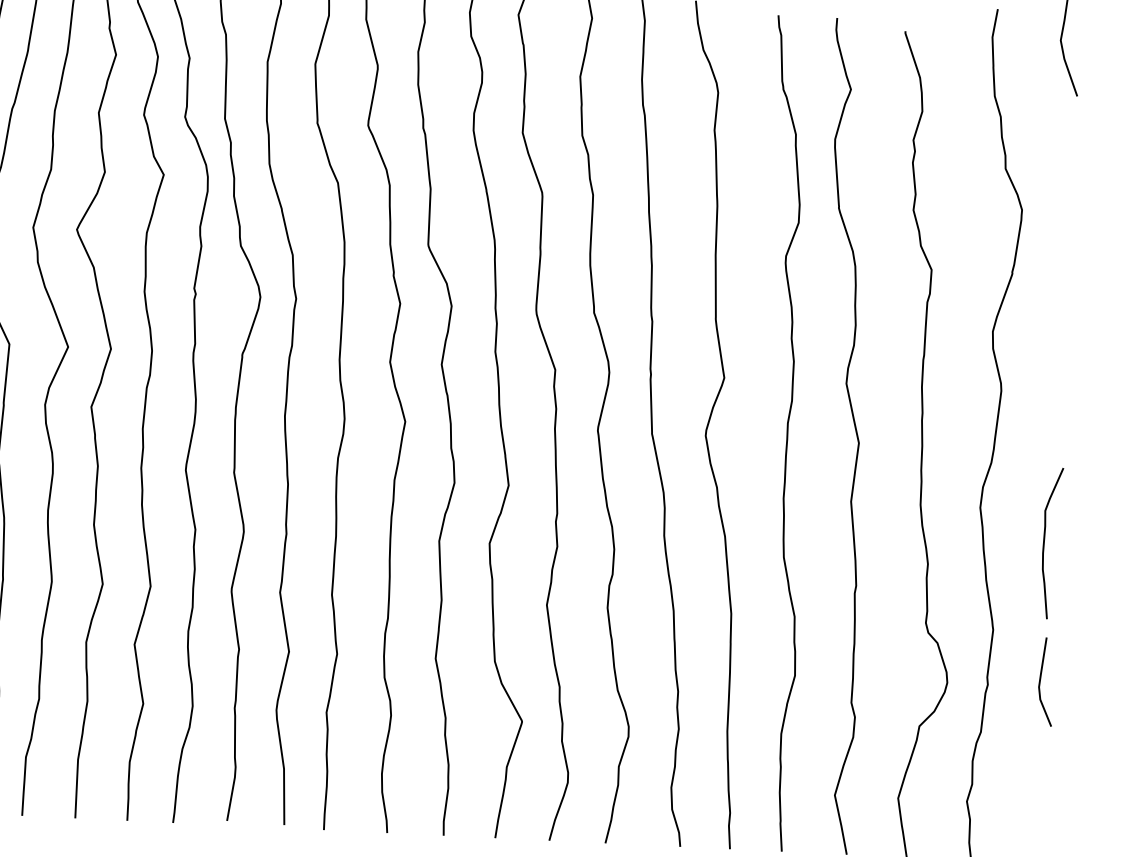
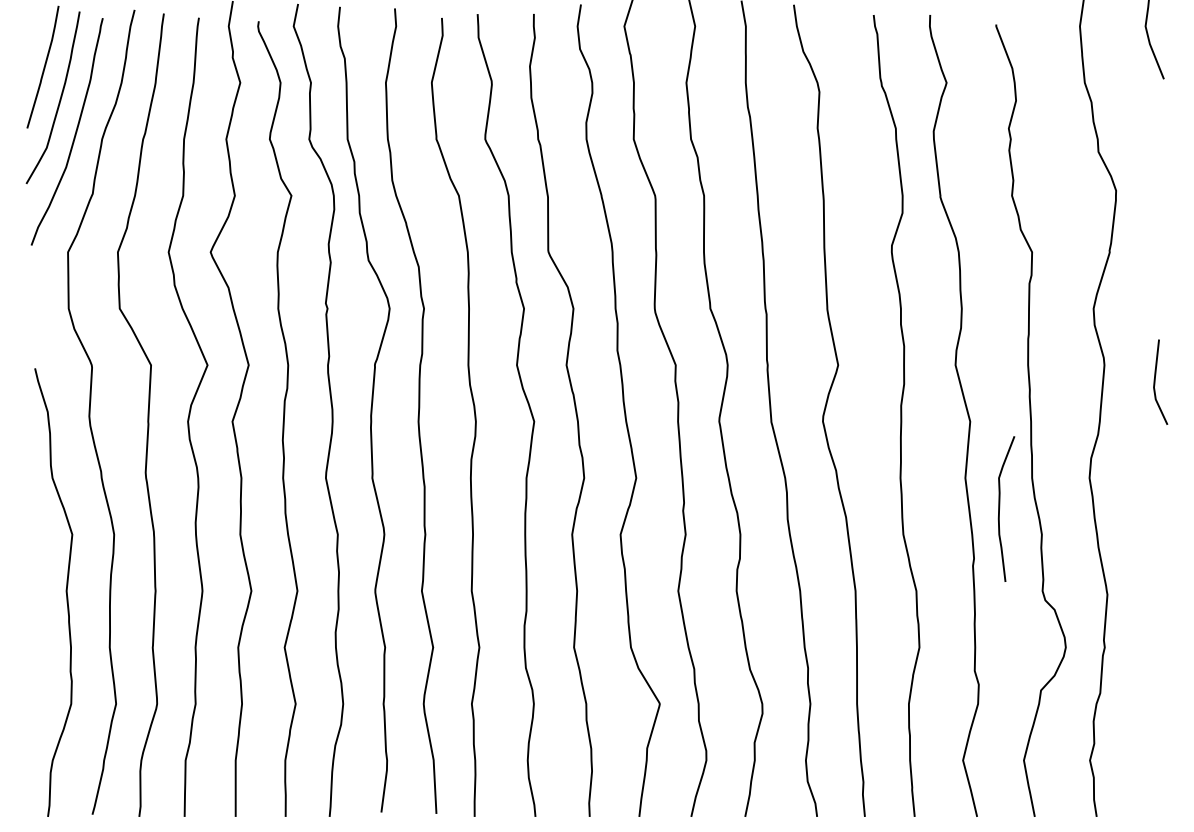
curve: (1045, 541) -> (1000, 507), moved
line: (1040, 680) -> (1155, 381), moved

